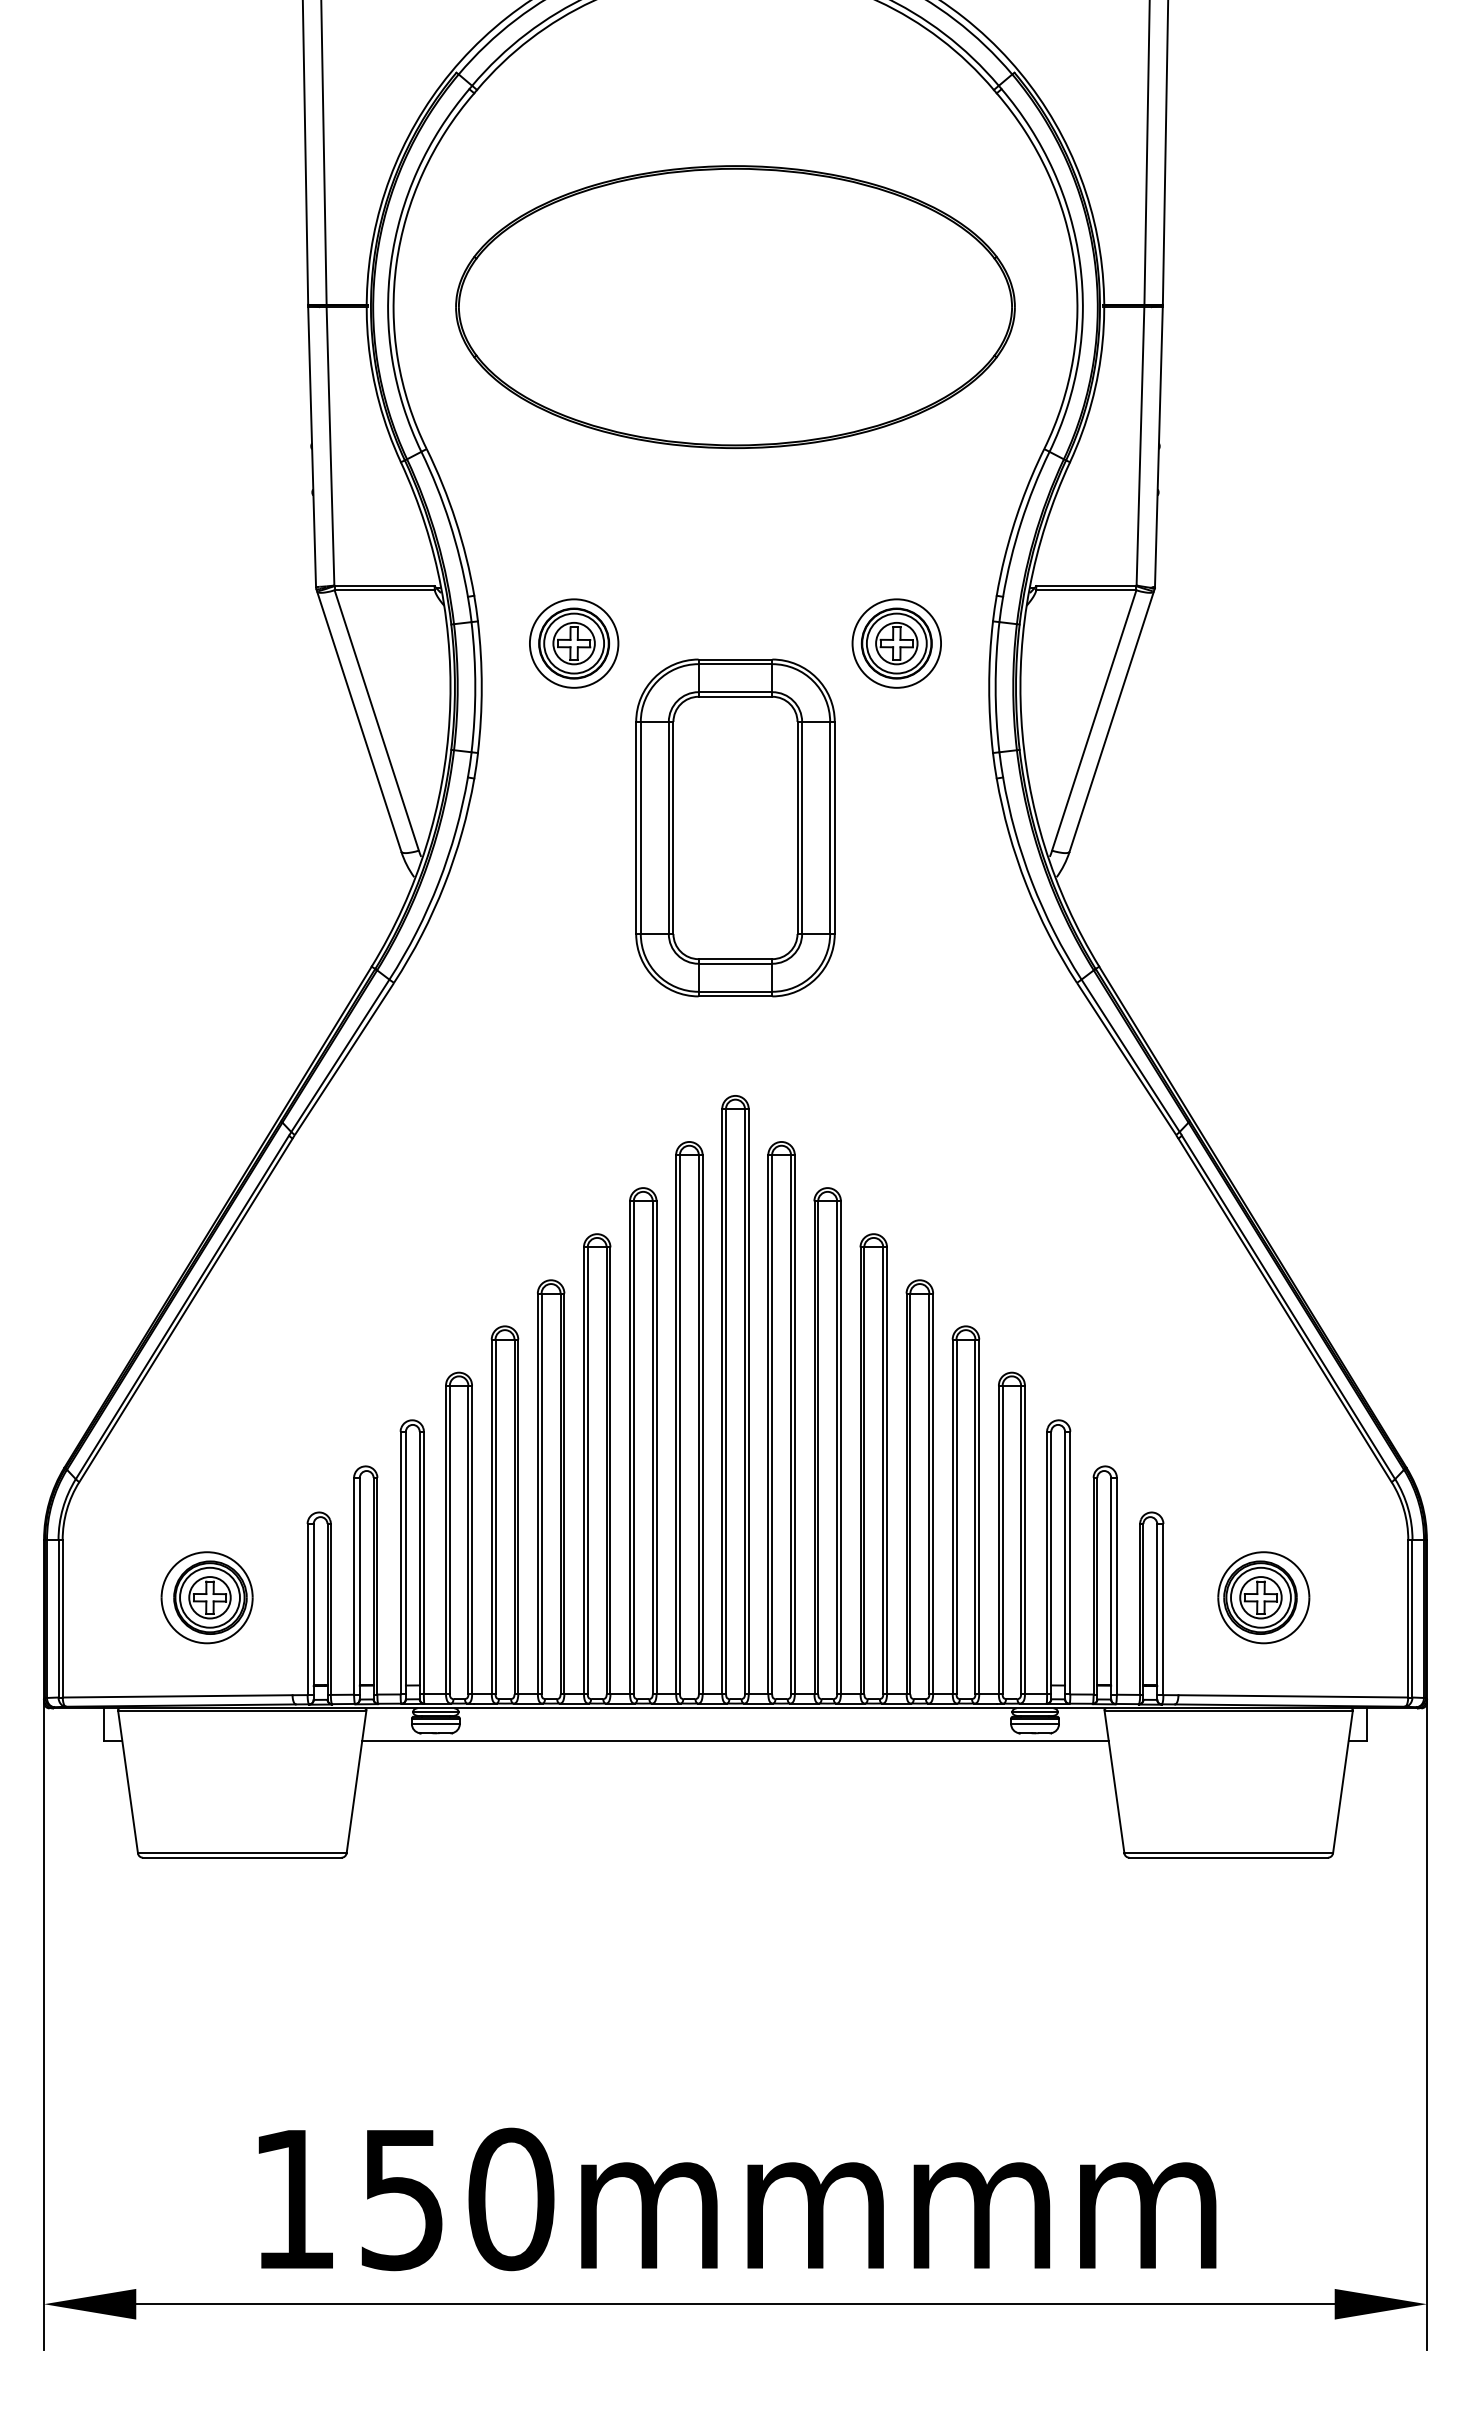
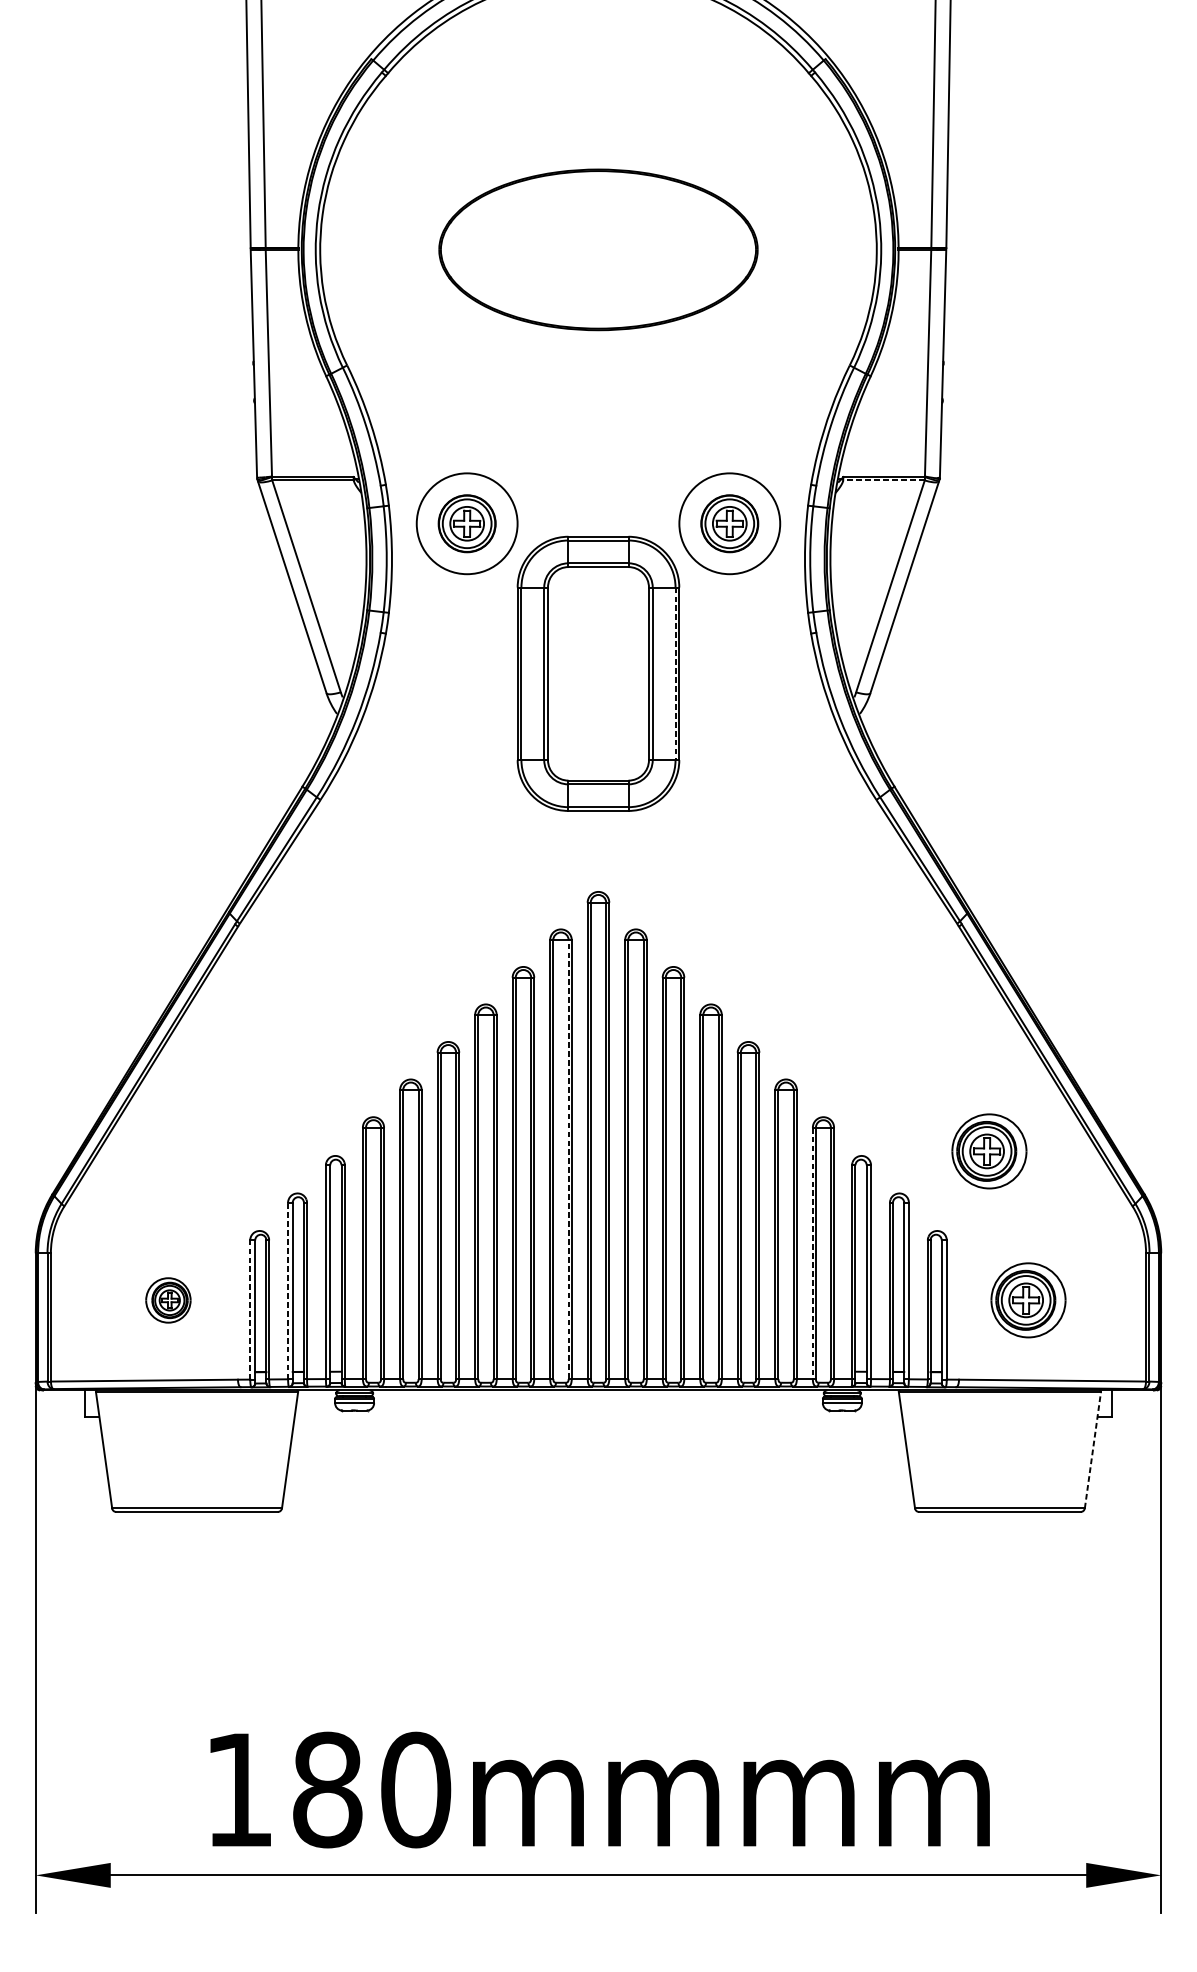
part: (735, 306) -> (598, 249), size x0.7
line: (1085, 590) -> (883, 480), solid -> dashed
circle: (573, 643) -> (466, 523), size x1.4
circle: (896, 643) -> (729, 523), size x1.4
line: (830, 828) -> (675, 674), solid -> dashed
part: (1215, 1414) -> (989, 1151), added
line: (698, 1424) -> (568, 1159), solid -> dashed
line: (998, 1540) -> (812, 1253), solid -> dashed
line: (354, 1585) -> (288, 1290), solid -> dashed
part: (206, 1597) -> (167, 1300), size x0.6
line: (307, 1609) -> (250, 1309), solid -> dashed
line: (735, 1740) -> (598, 1416), removed
line: (1343, 1781) -> (1093, 1449), solid -> dashed
text: (402, 2199) -> (327, 1790), 150mmmm -> 180mmmm

